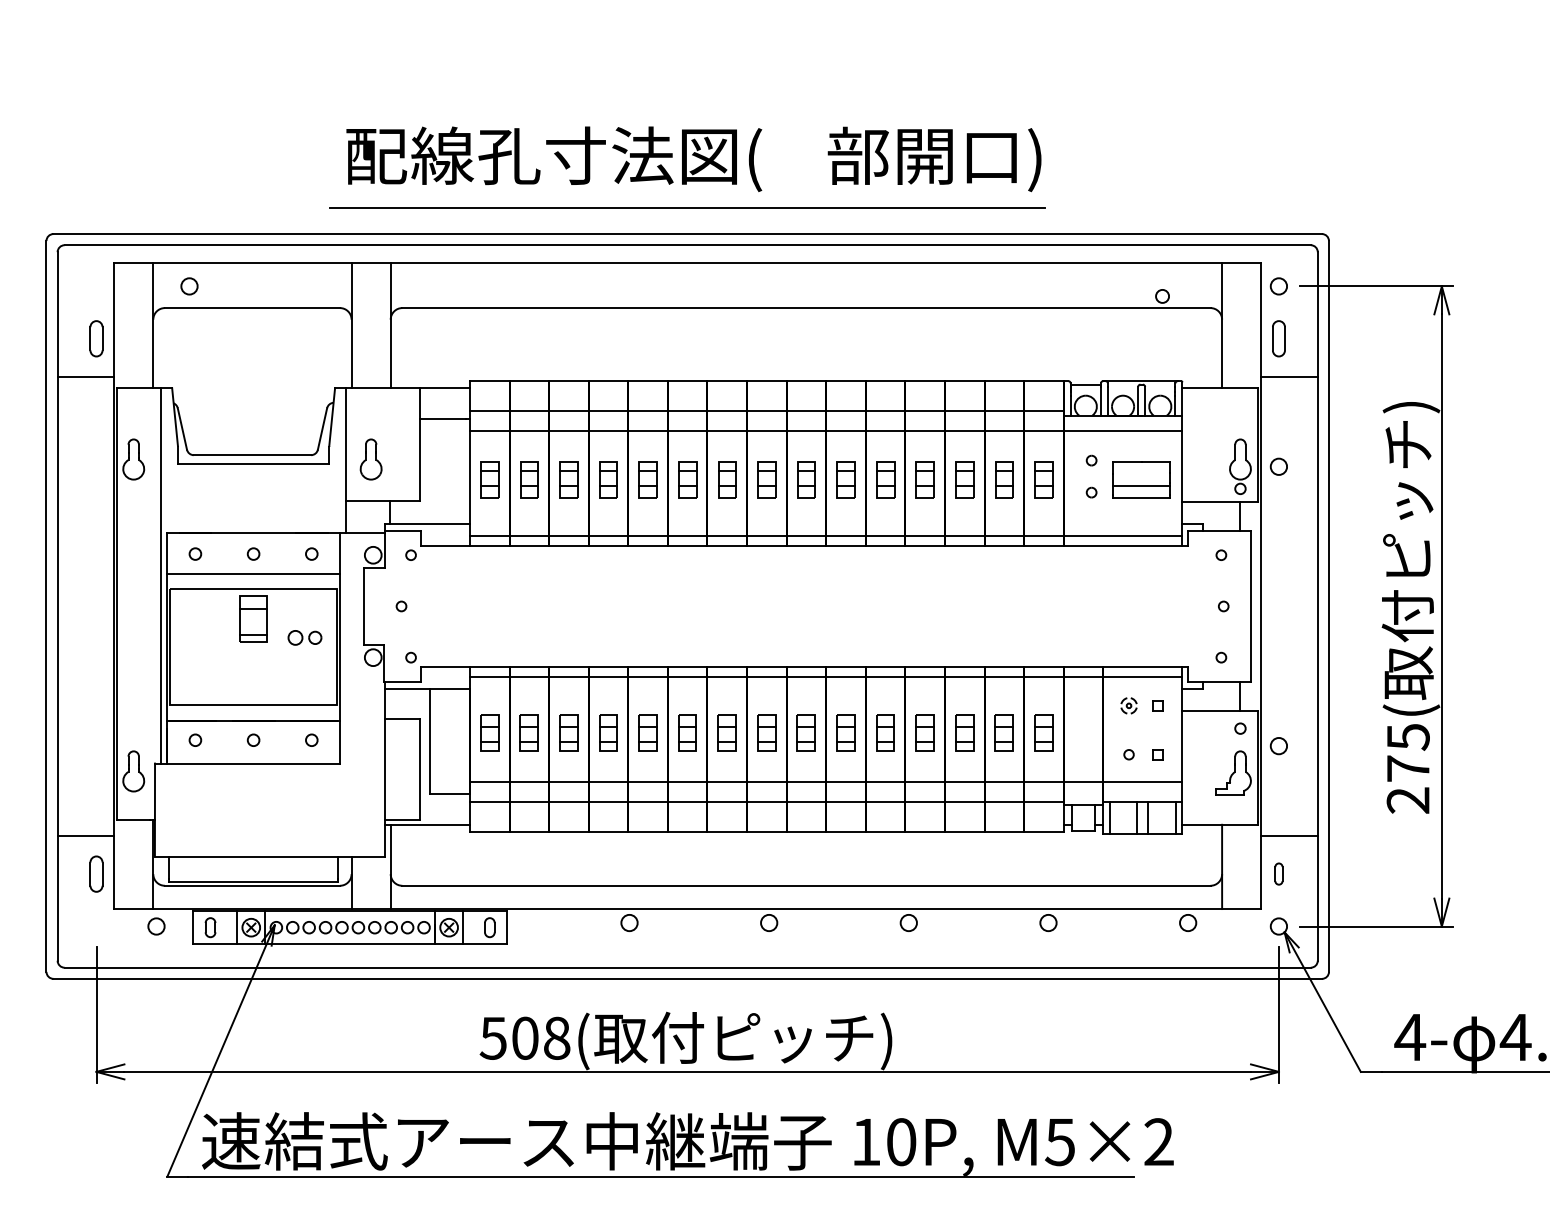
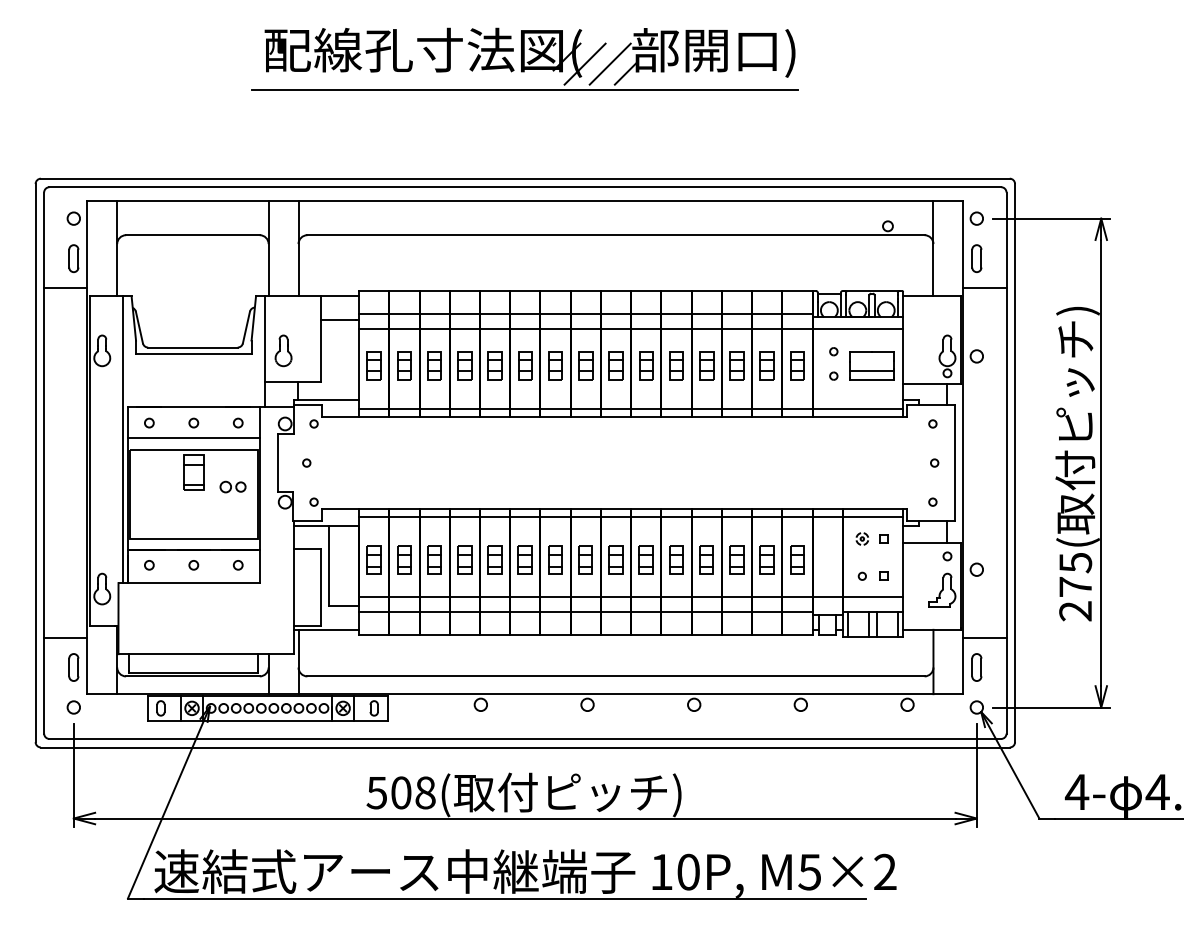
part: (687, 167) -> (525, 59), moved
circle: (189, 286) -> (73, 218), moved
part: (1278, 873) -> (976, 667), size x1.67
circle: (156, 926) -> (73, 707), moved

